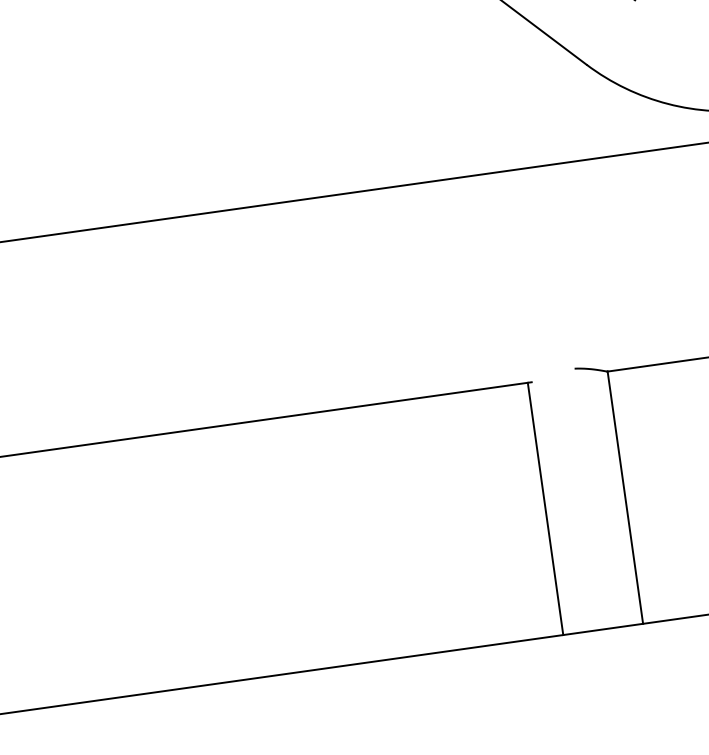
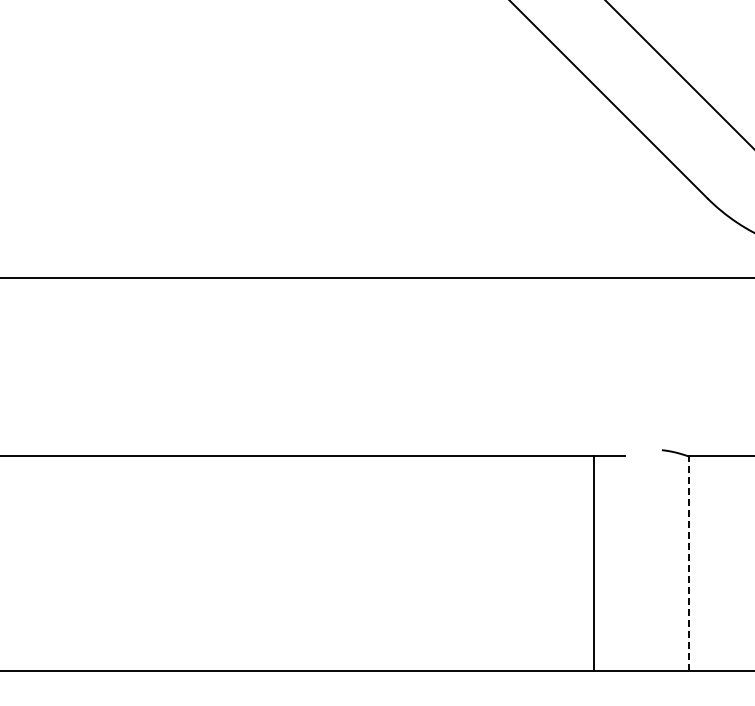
line: (625, 497) -> (689, 563), solid -> dashed
line: (545, 508) -> (594, 563), moved

